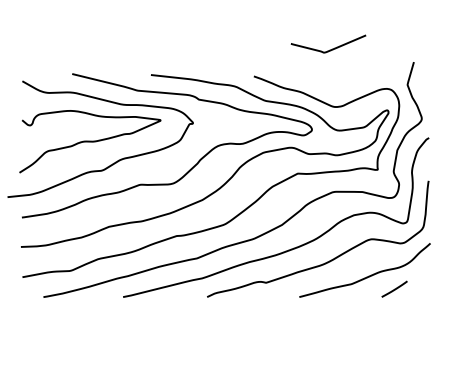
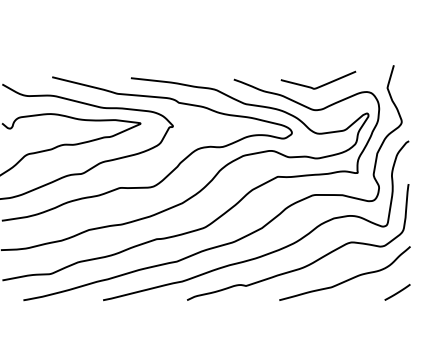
curve: (329, 49) -> (319, 85), moved
line: (394, 288) -> (397, 291), moved

